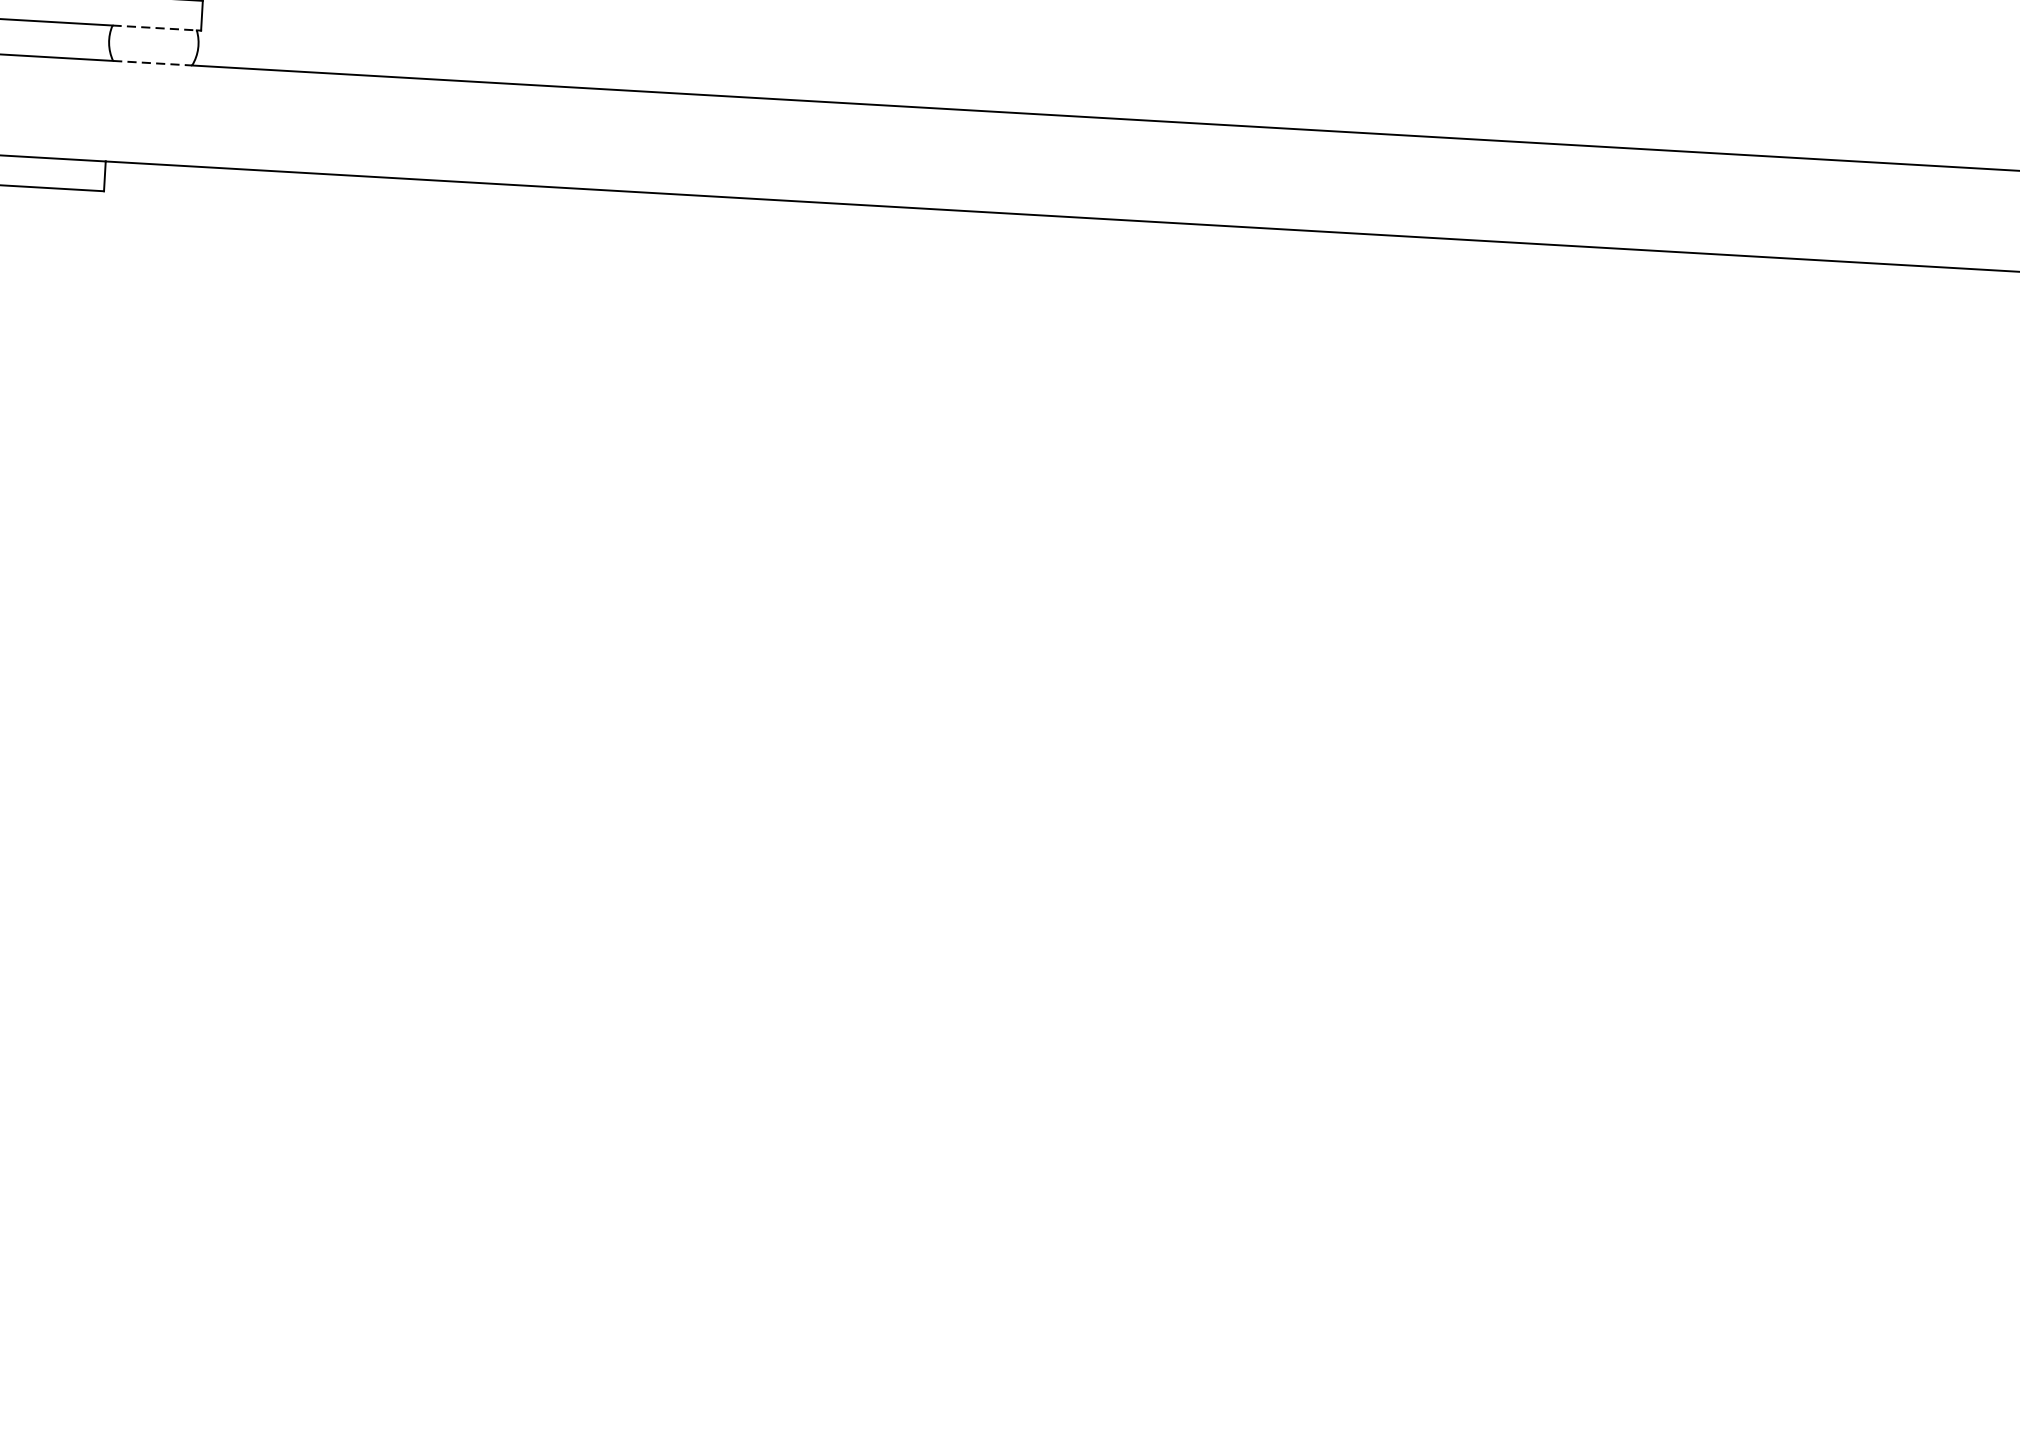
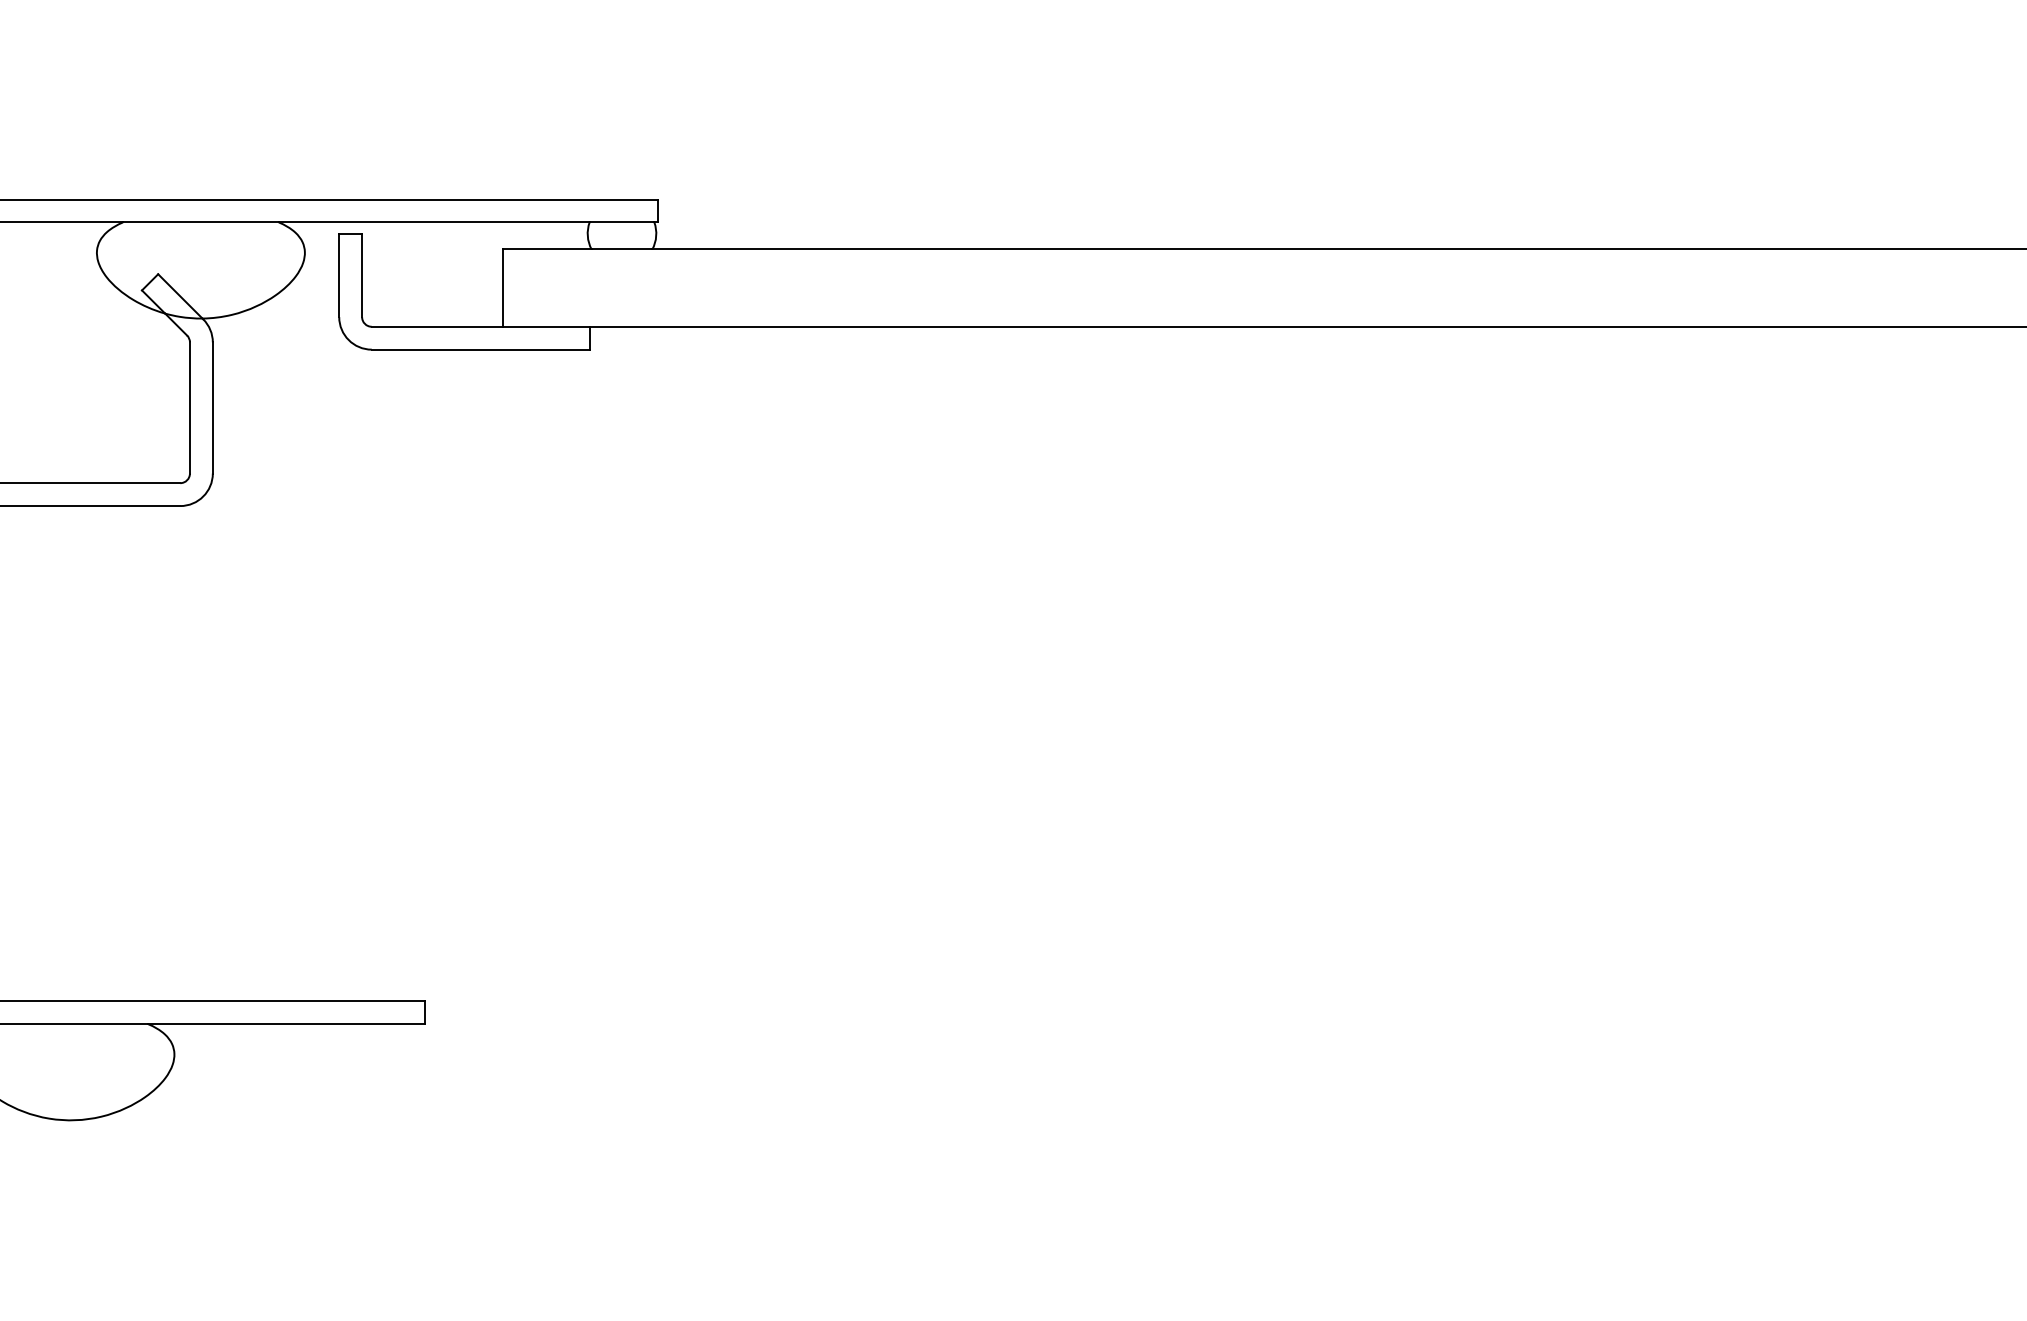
line: (155, 28) -> (622, 222), dashed -> solid
line: (153, 63) -> (622, 249), dashed -> solid

